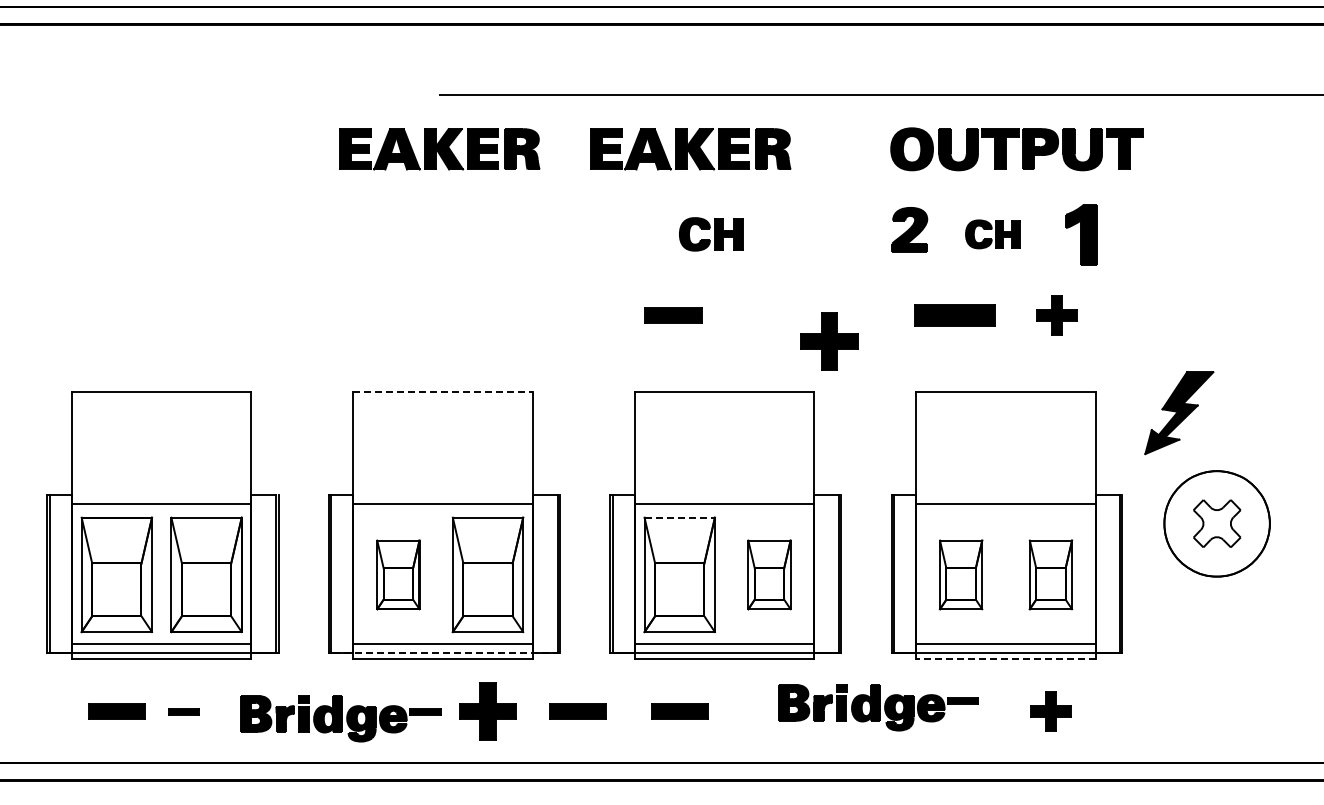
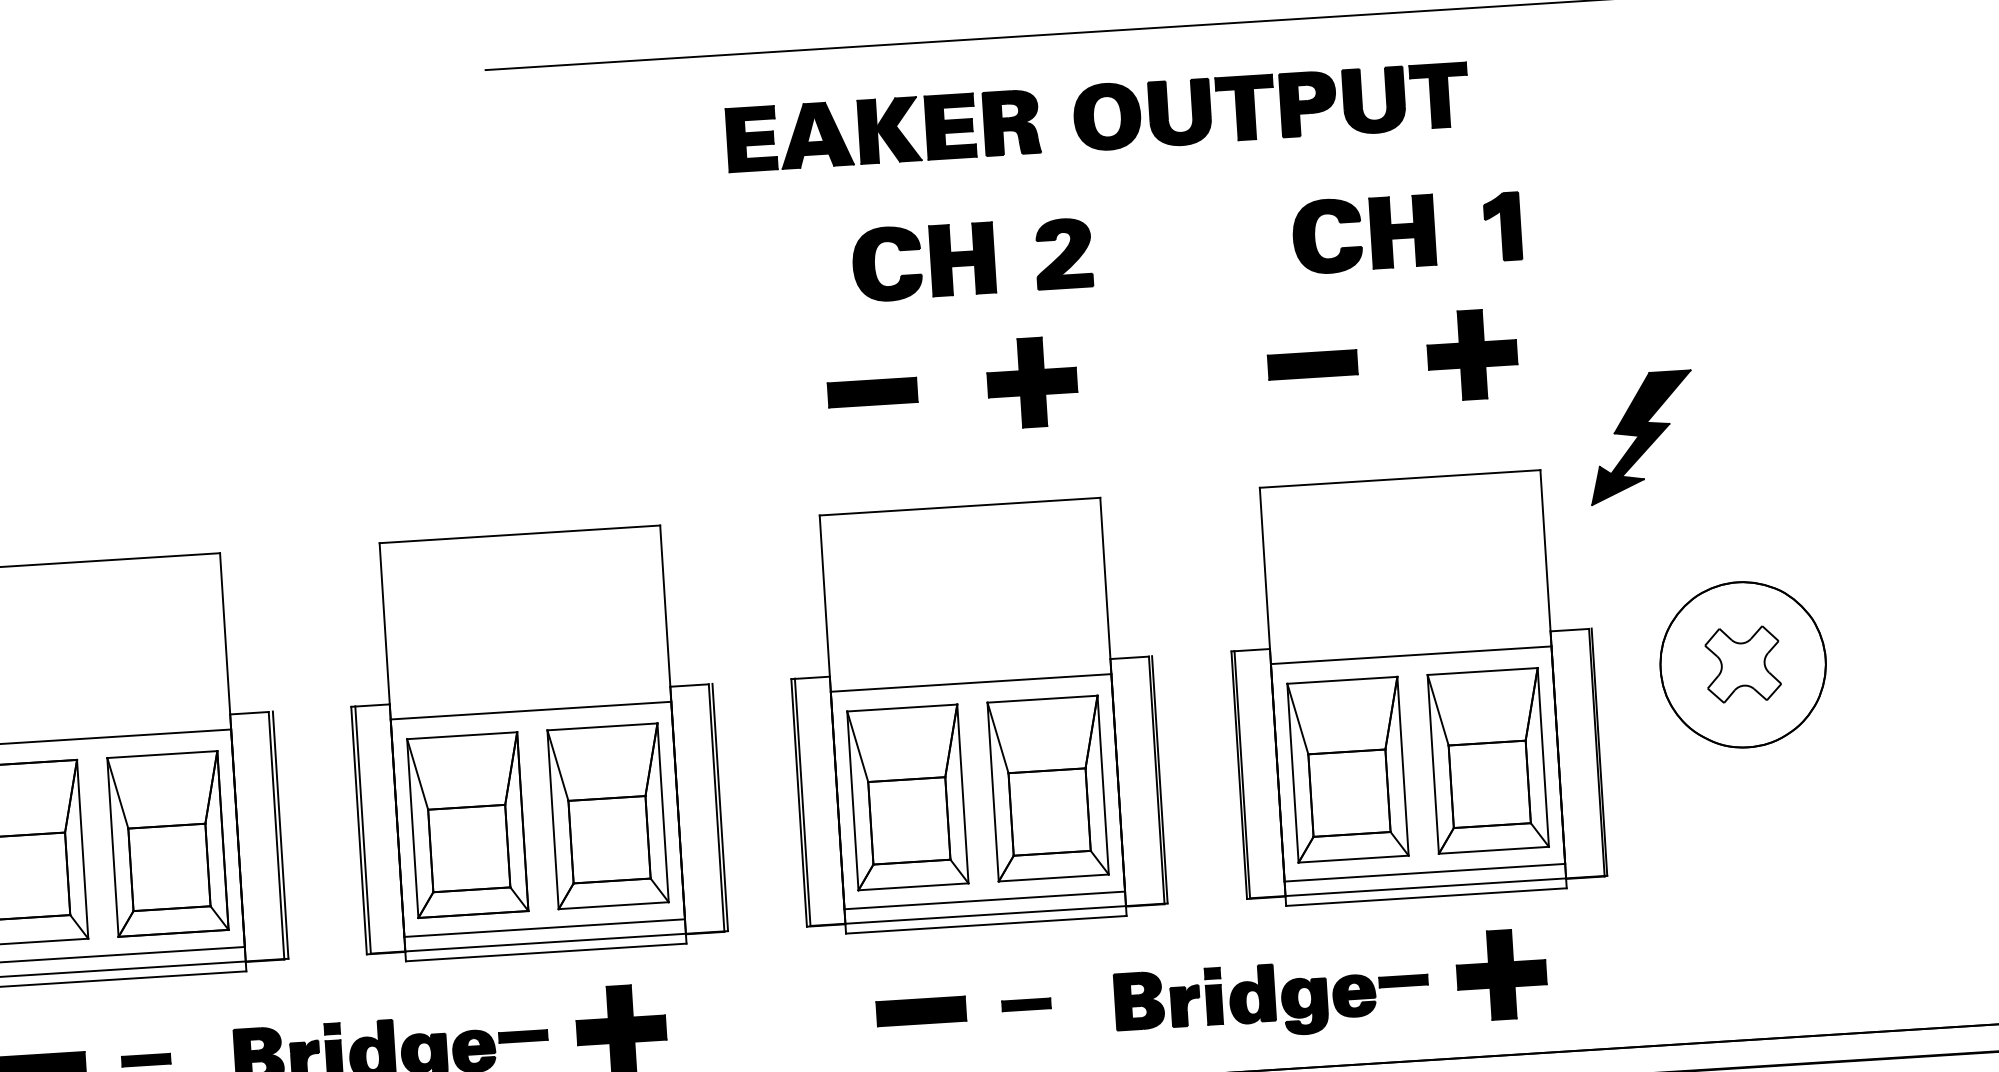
part: (439, 149) -> (490, 155), removed
part: (1016, 149) -> (1270, 106), moved
part: (909, 229) -> (1063, 253), moved
part: (710, 234) -> (922, 262), size x1.43
part: (992, 234) -> (1363, 234), size x1.67
part: (1081, 235) -> (1502, 227), size x0.71
part: (954, 315) -> (1311, 364), size x0.71
part: (1056, 315) -> (1471, 354), size x1.43
part: (829, 341) -> (1032, 382), moved
line: (443, 391) -> (520, 533), dashed -> solid
part: (1179, 413) -> (1641, 438), moved
line: (680, 517) -> (903, 707), dashed -> solid
part: (398, 574) -> (468, 824), size x1.67
part: (769, 574) -> (1048, 788), size x1.67
part: (960, 574) -> (1346, 769), size x1.67
part: (1050, 574) -> (1487, 760), size x1.67
line: (445, 652) -> (549, 941), dashed -> solid
line: (1006, 659) -> (1427, 897), dashed -> solid
part: (878, 707) -> (1271, 1000), moved
part: (577, 711) -> (761, 1021), removed
part: (746, 711) -> (1025, 1004), added
part: (1050, 711) -> (1501, 974), size x1.43

